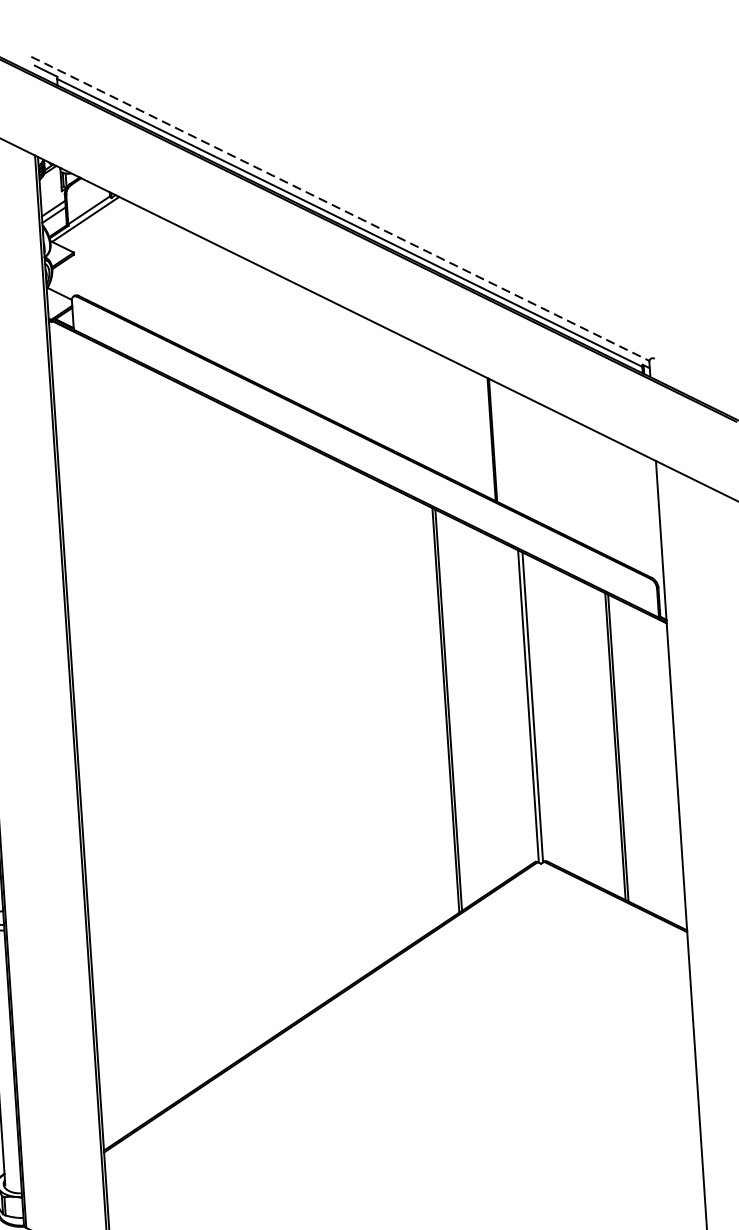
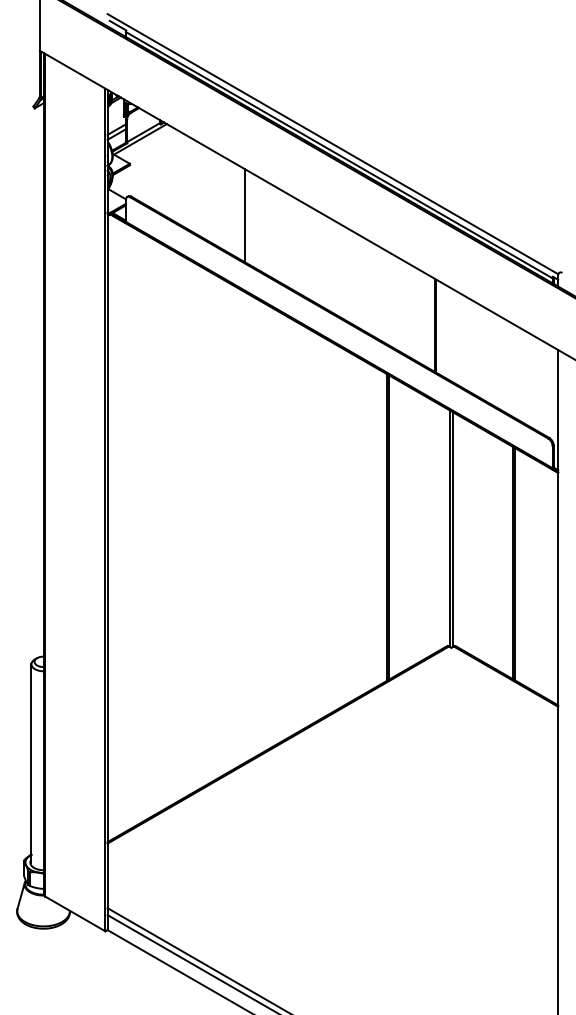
line: (341, 209) -> (333, 144), dashed -> solid
line: (231, 310) -> (245, 215), added

